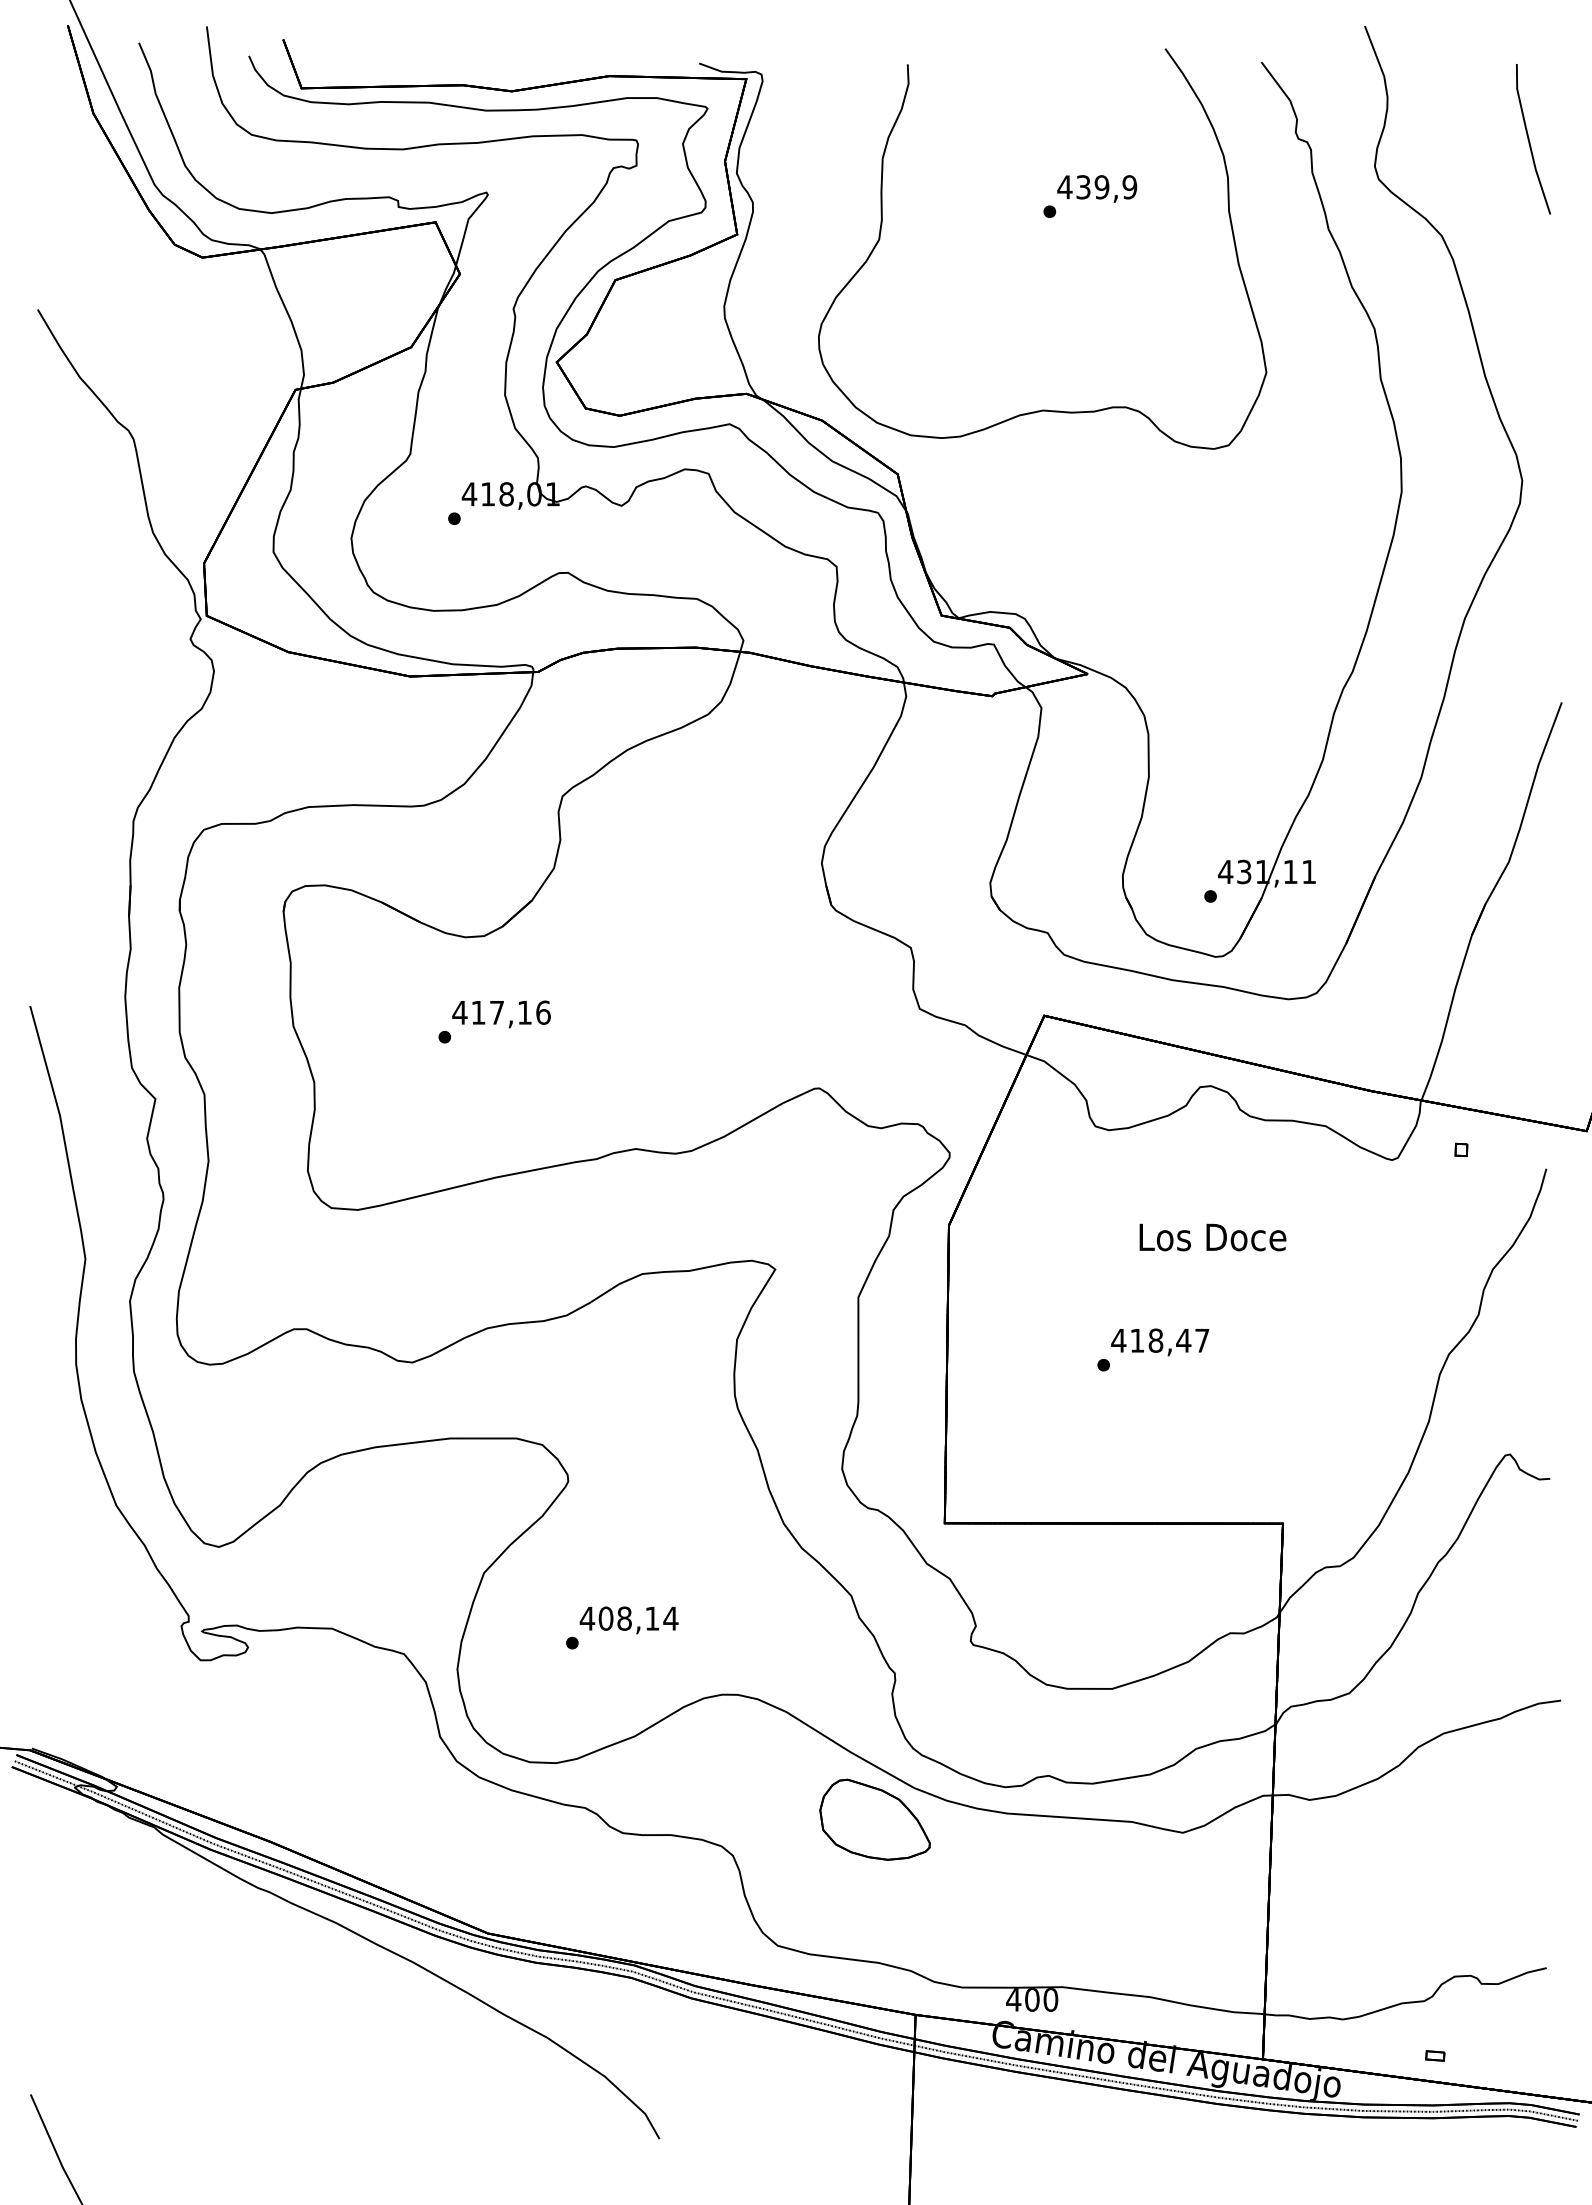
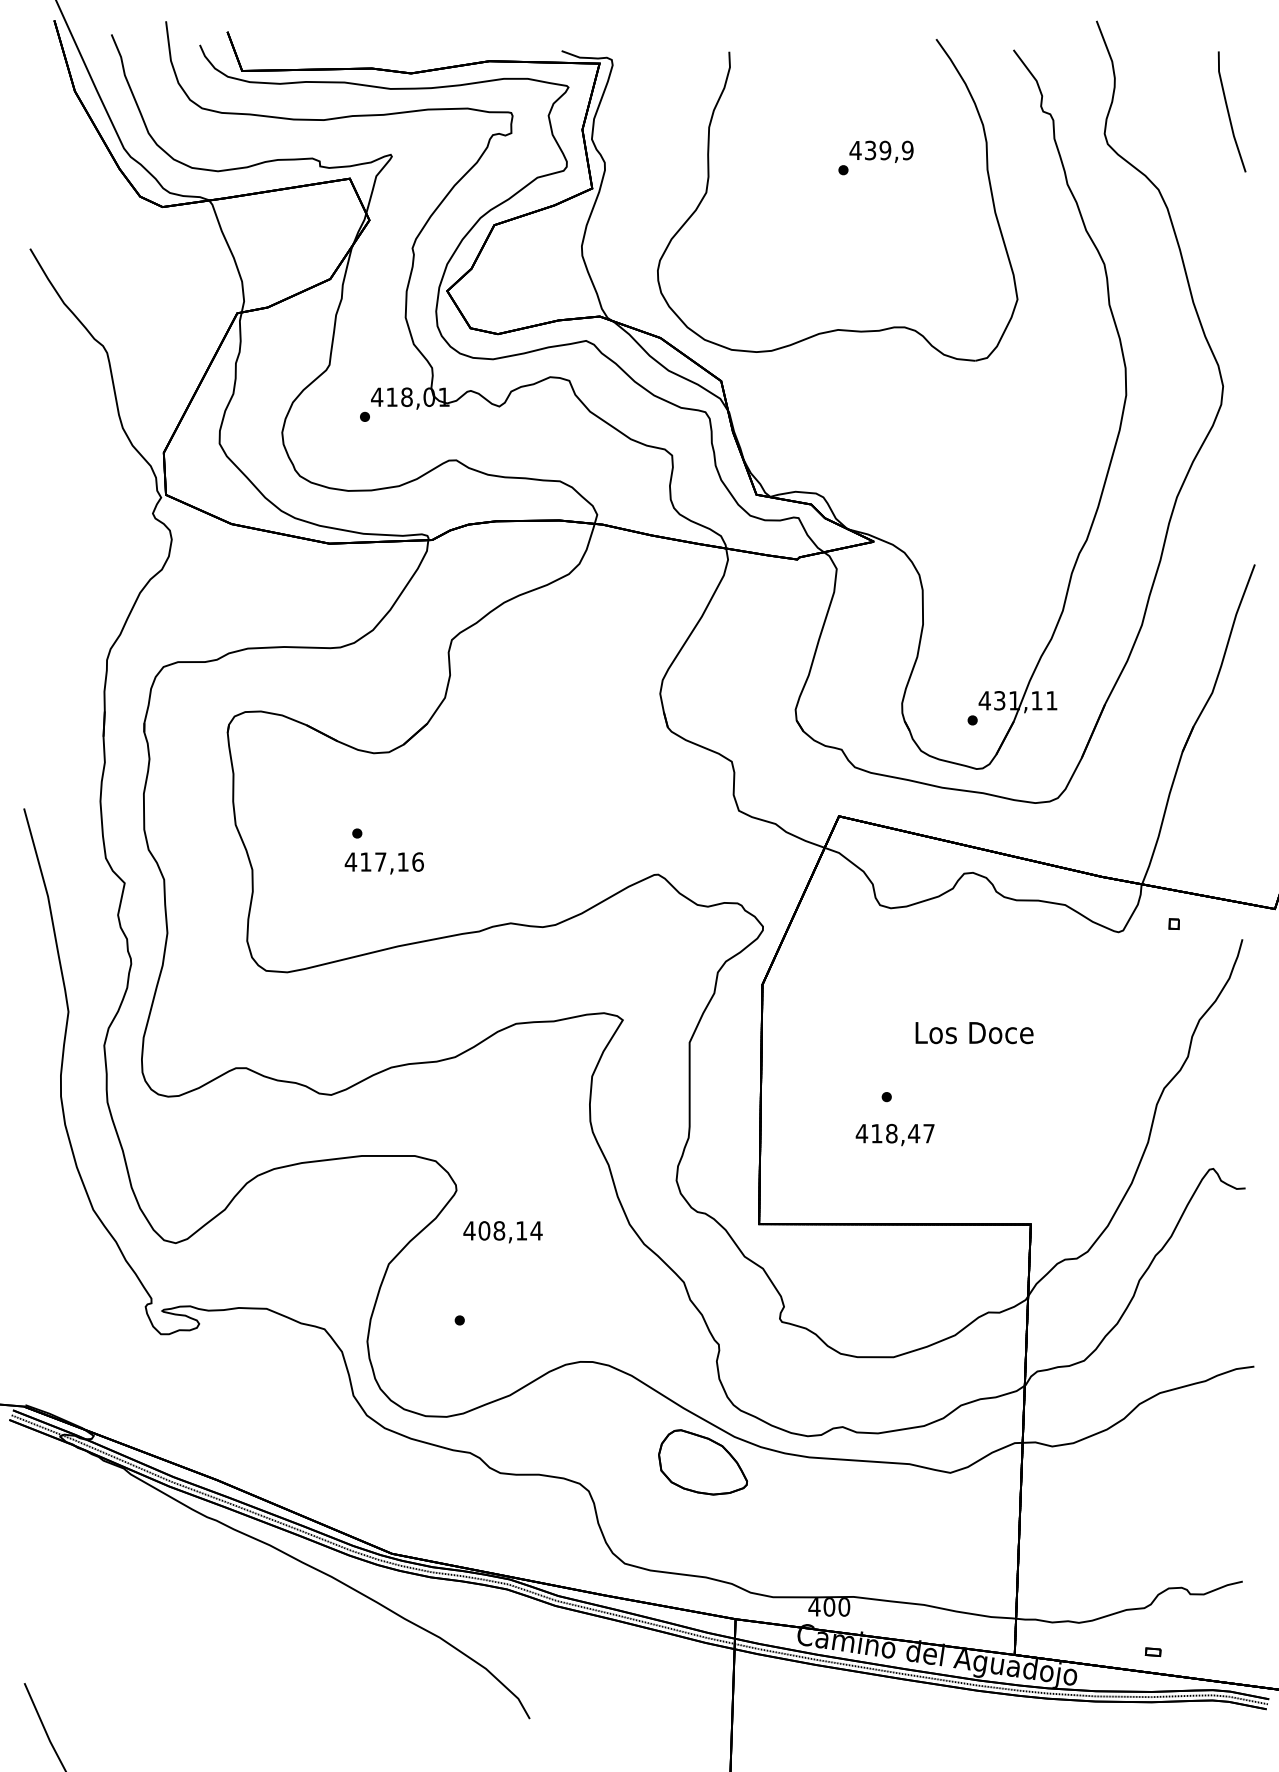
text: (501, 1014) -> (384, 863), moved
text: (1212, 1237) -> (974, 1033), moved
text: (1160, 1342) -> (895, 1135), moved
text: (628, 1620) -> (502, 1232), moved

